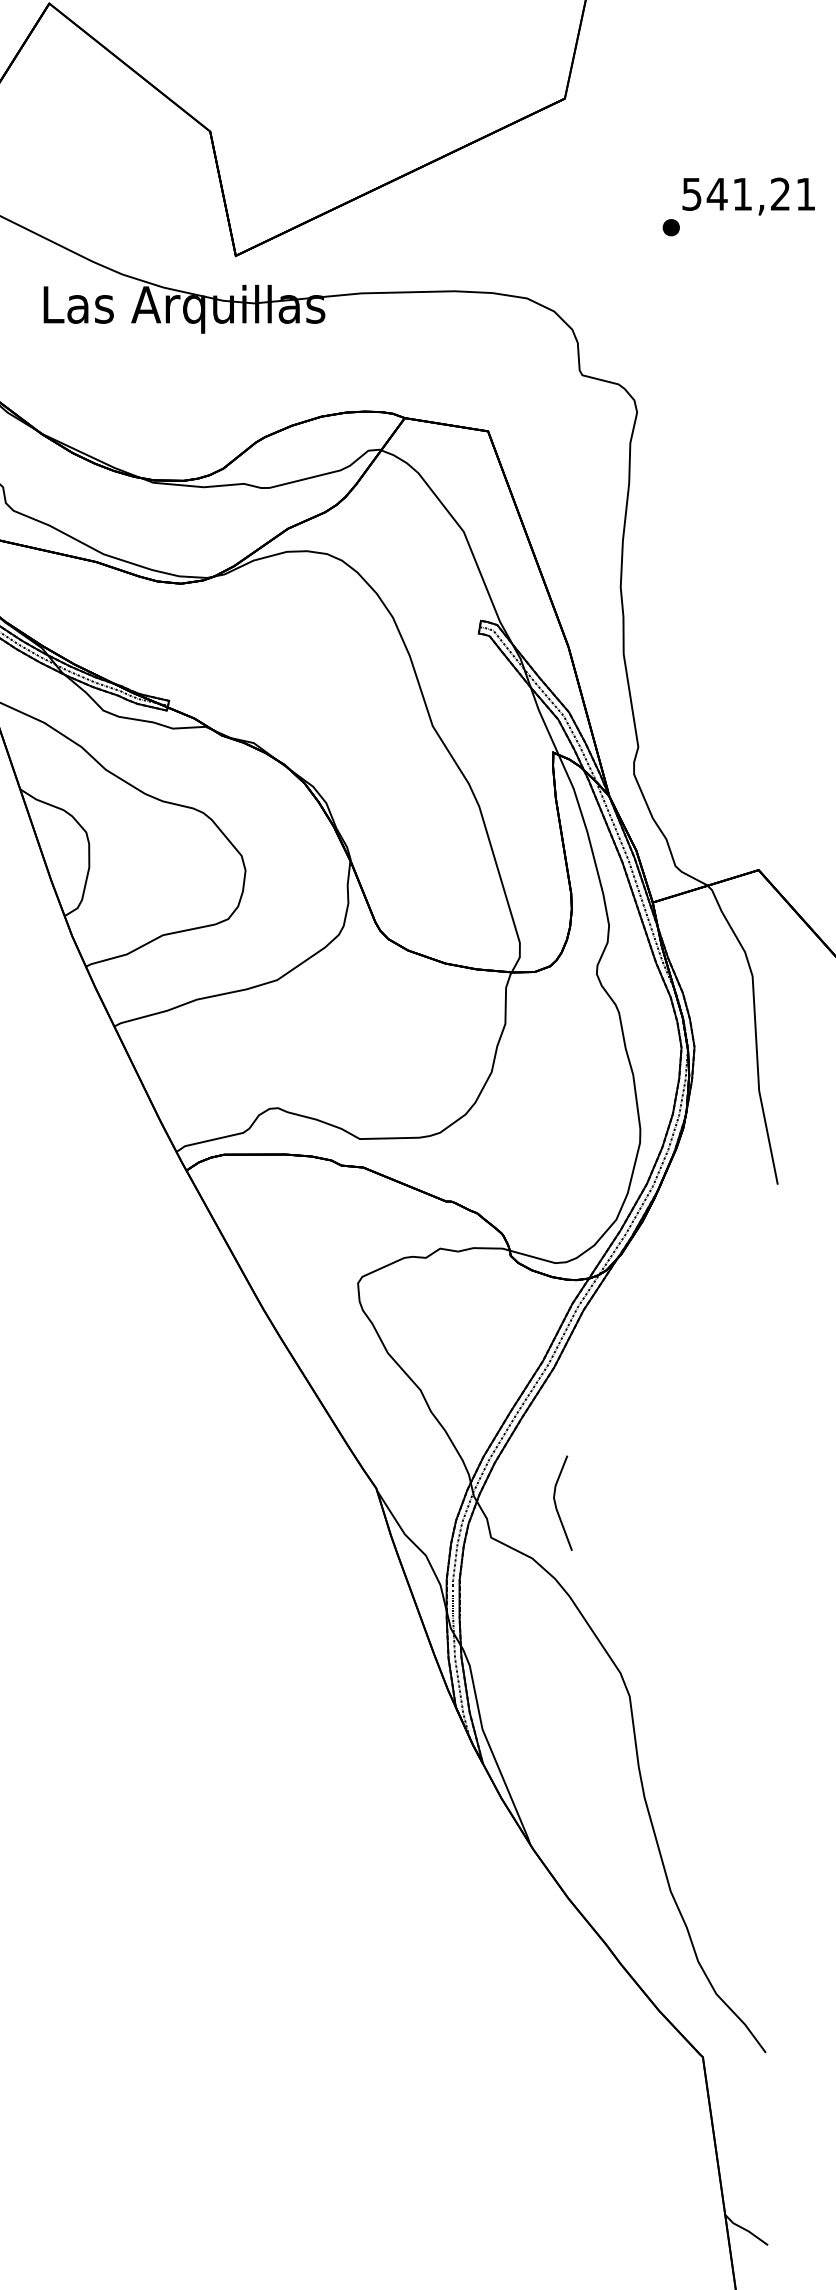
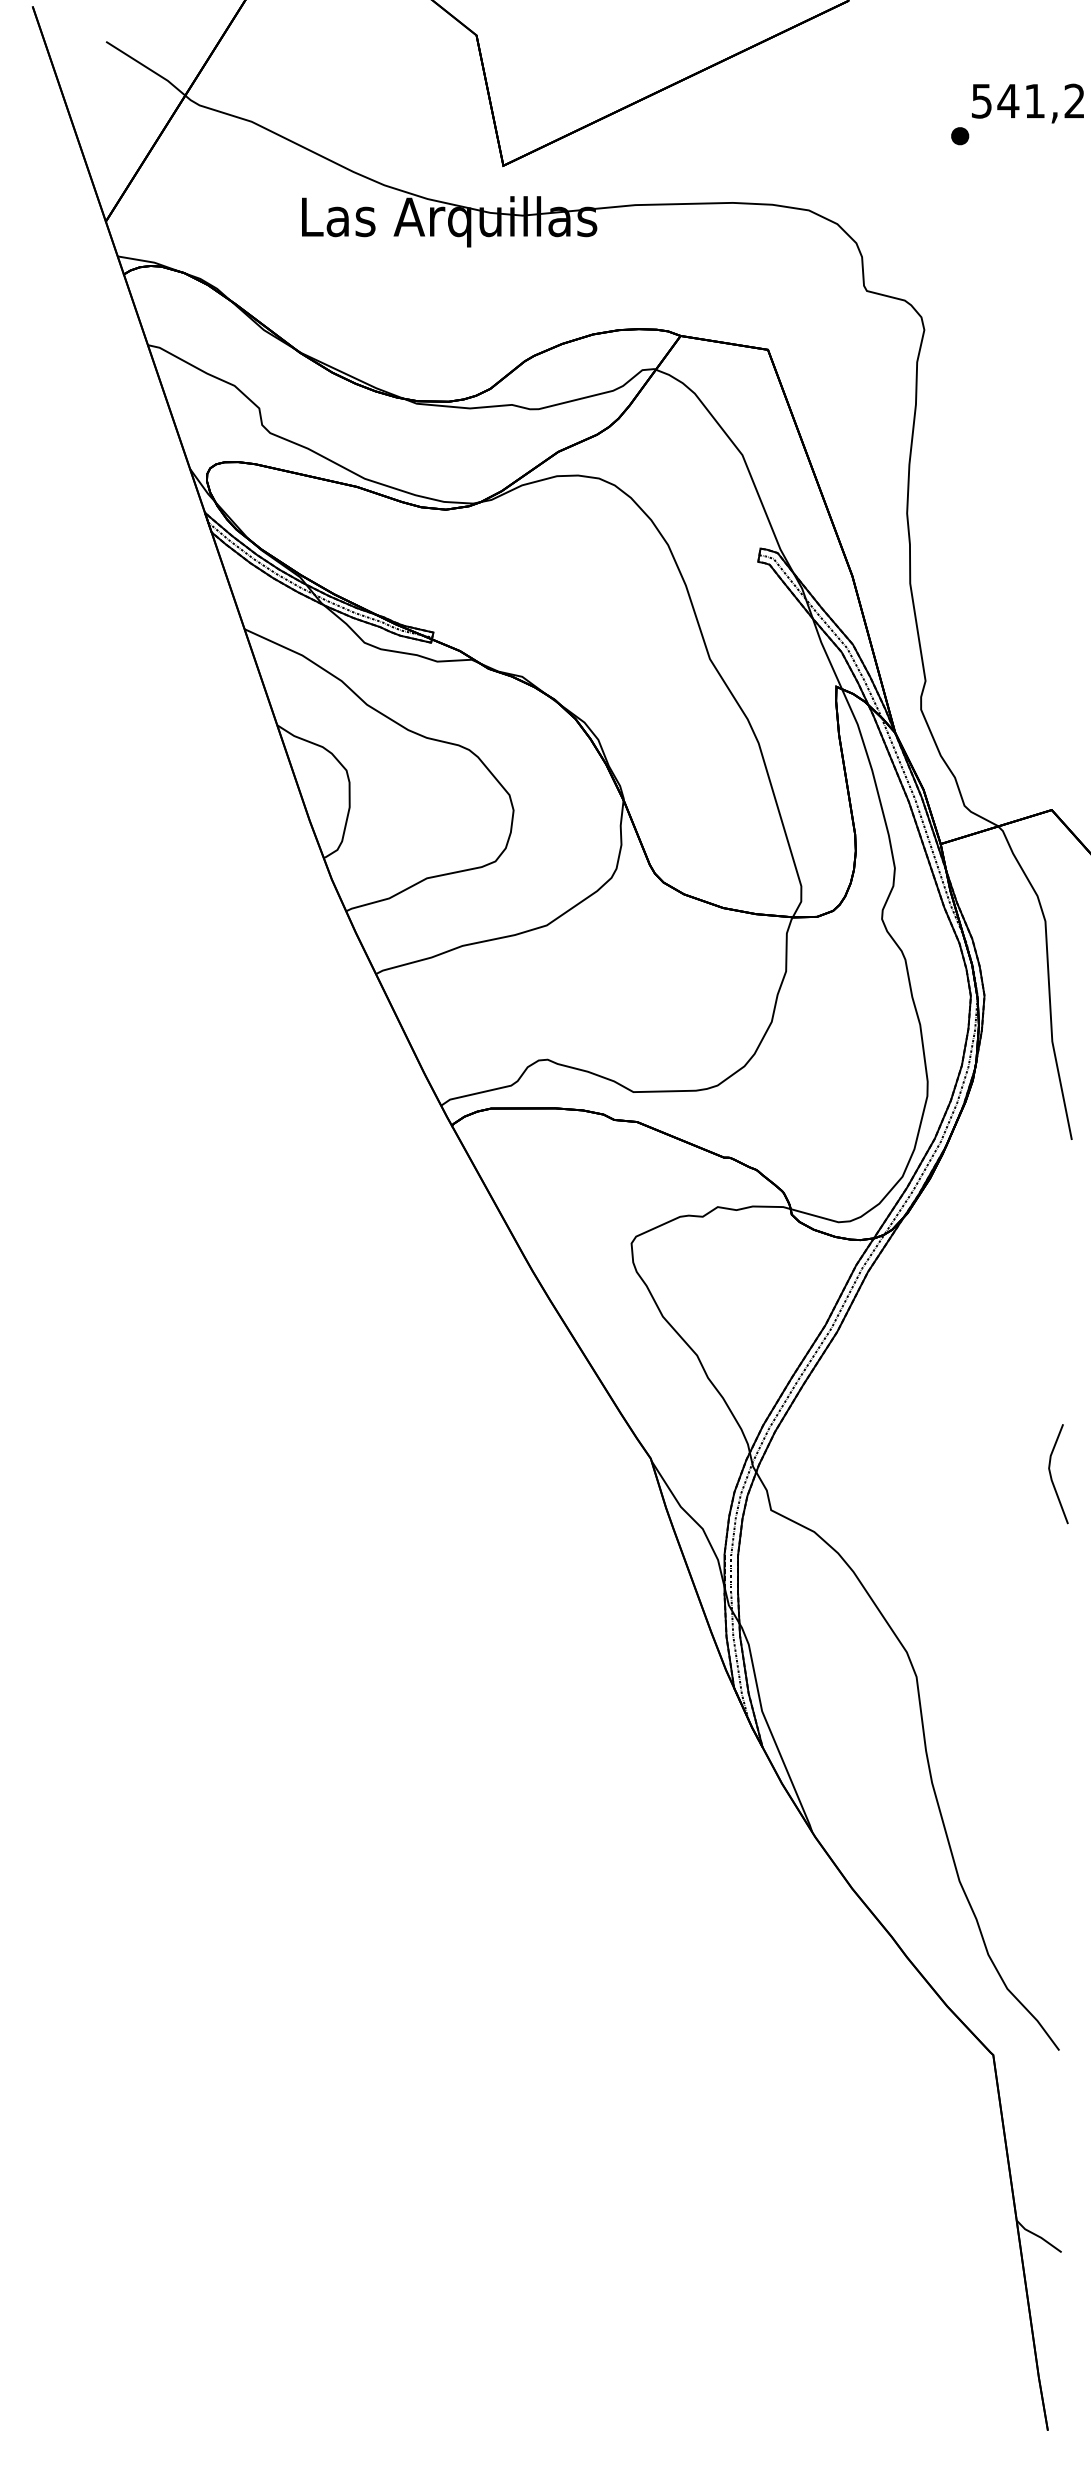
line: (556, 1503) -> (1051, 1474), moved

